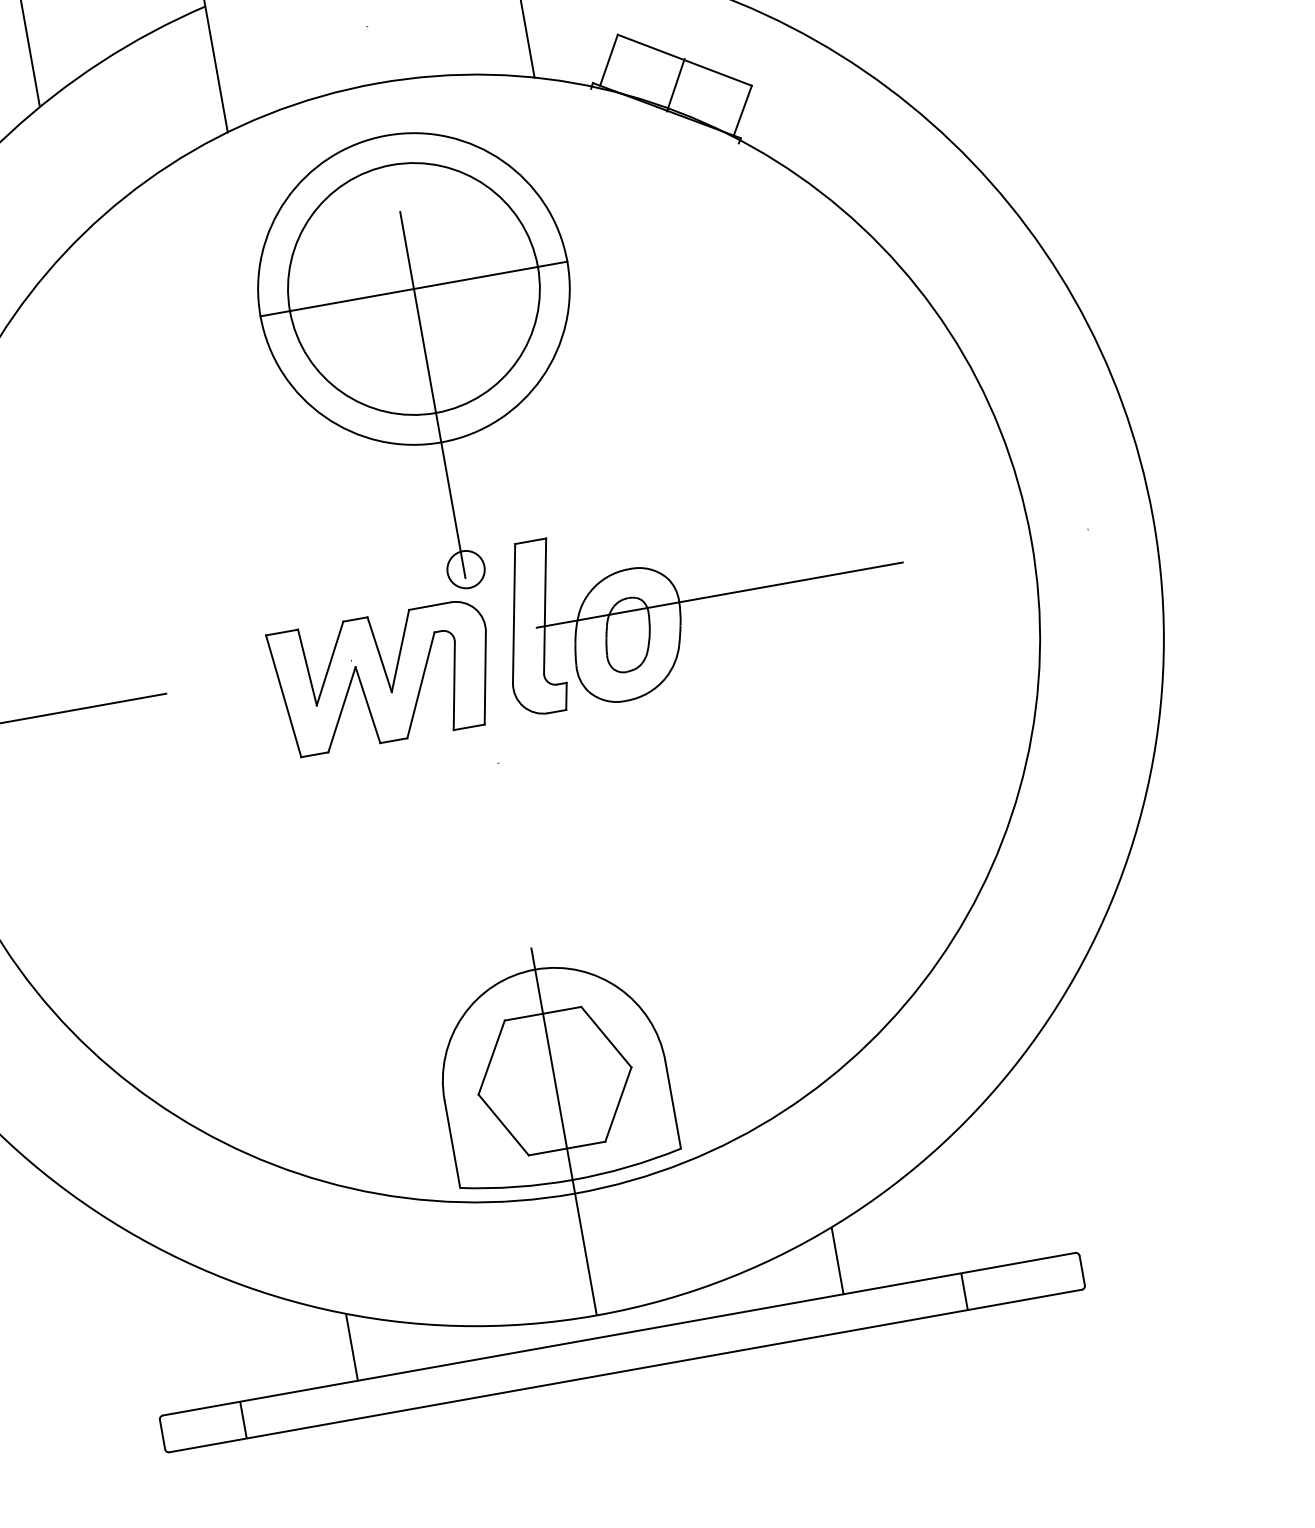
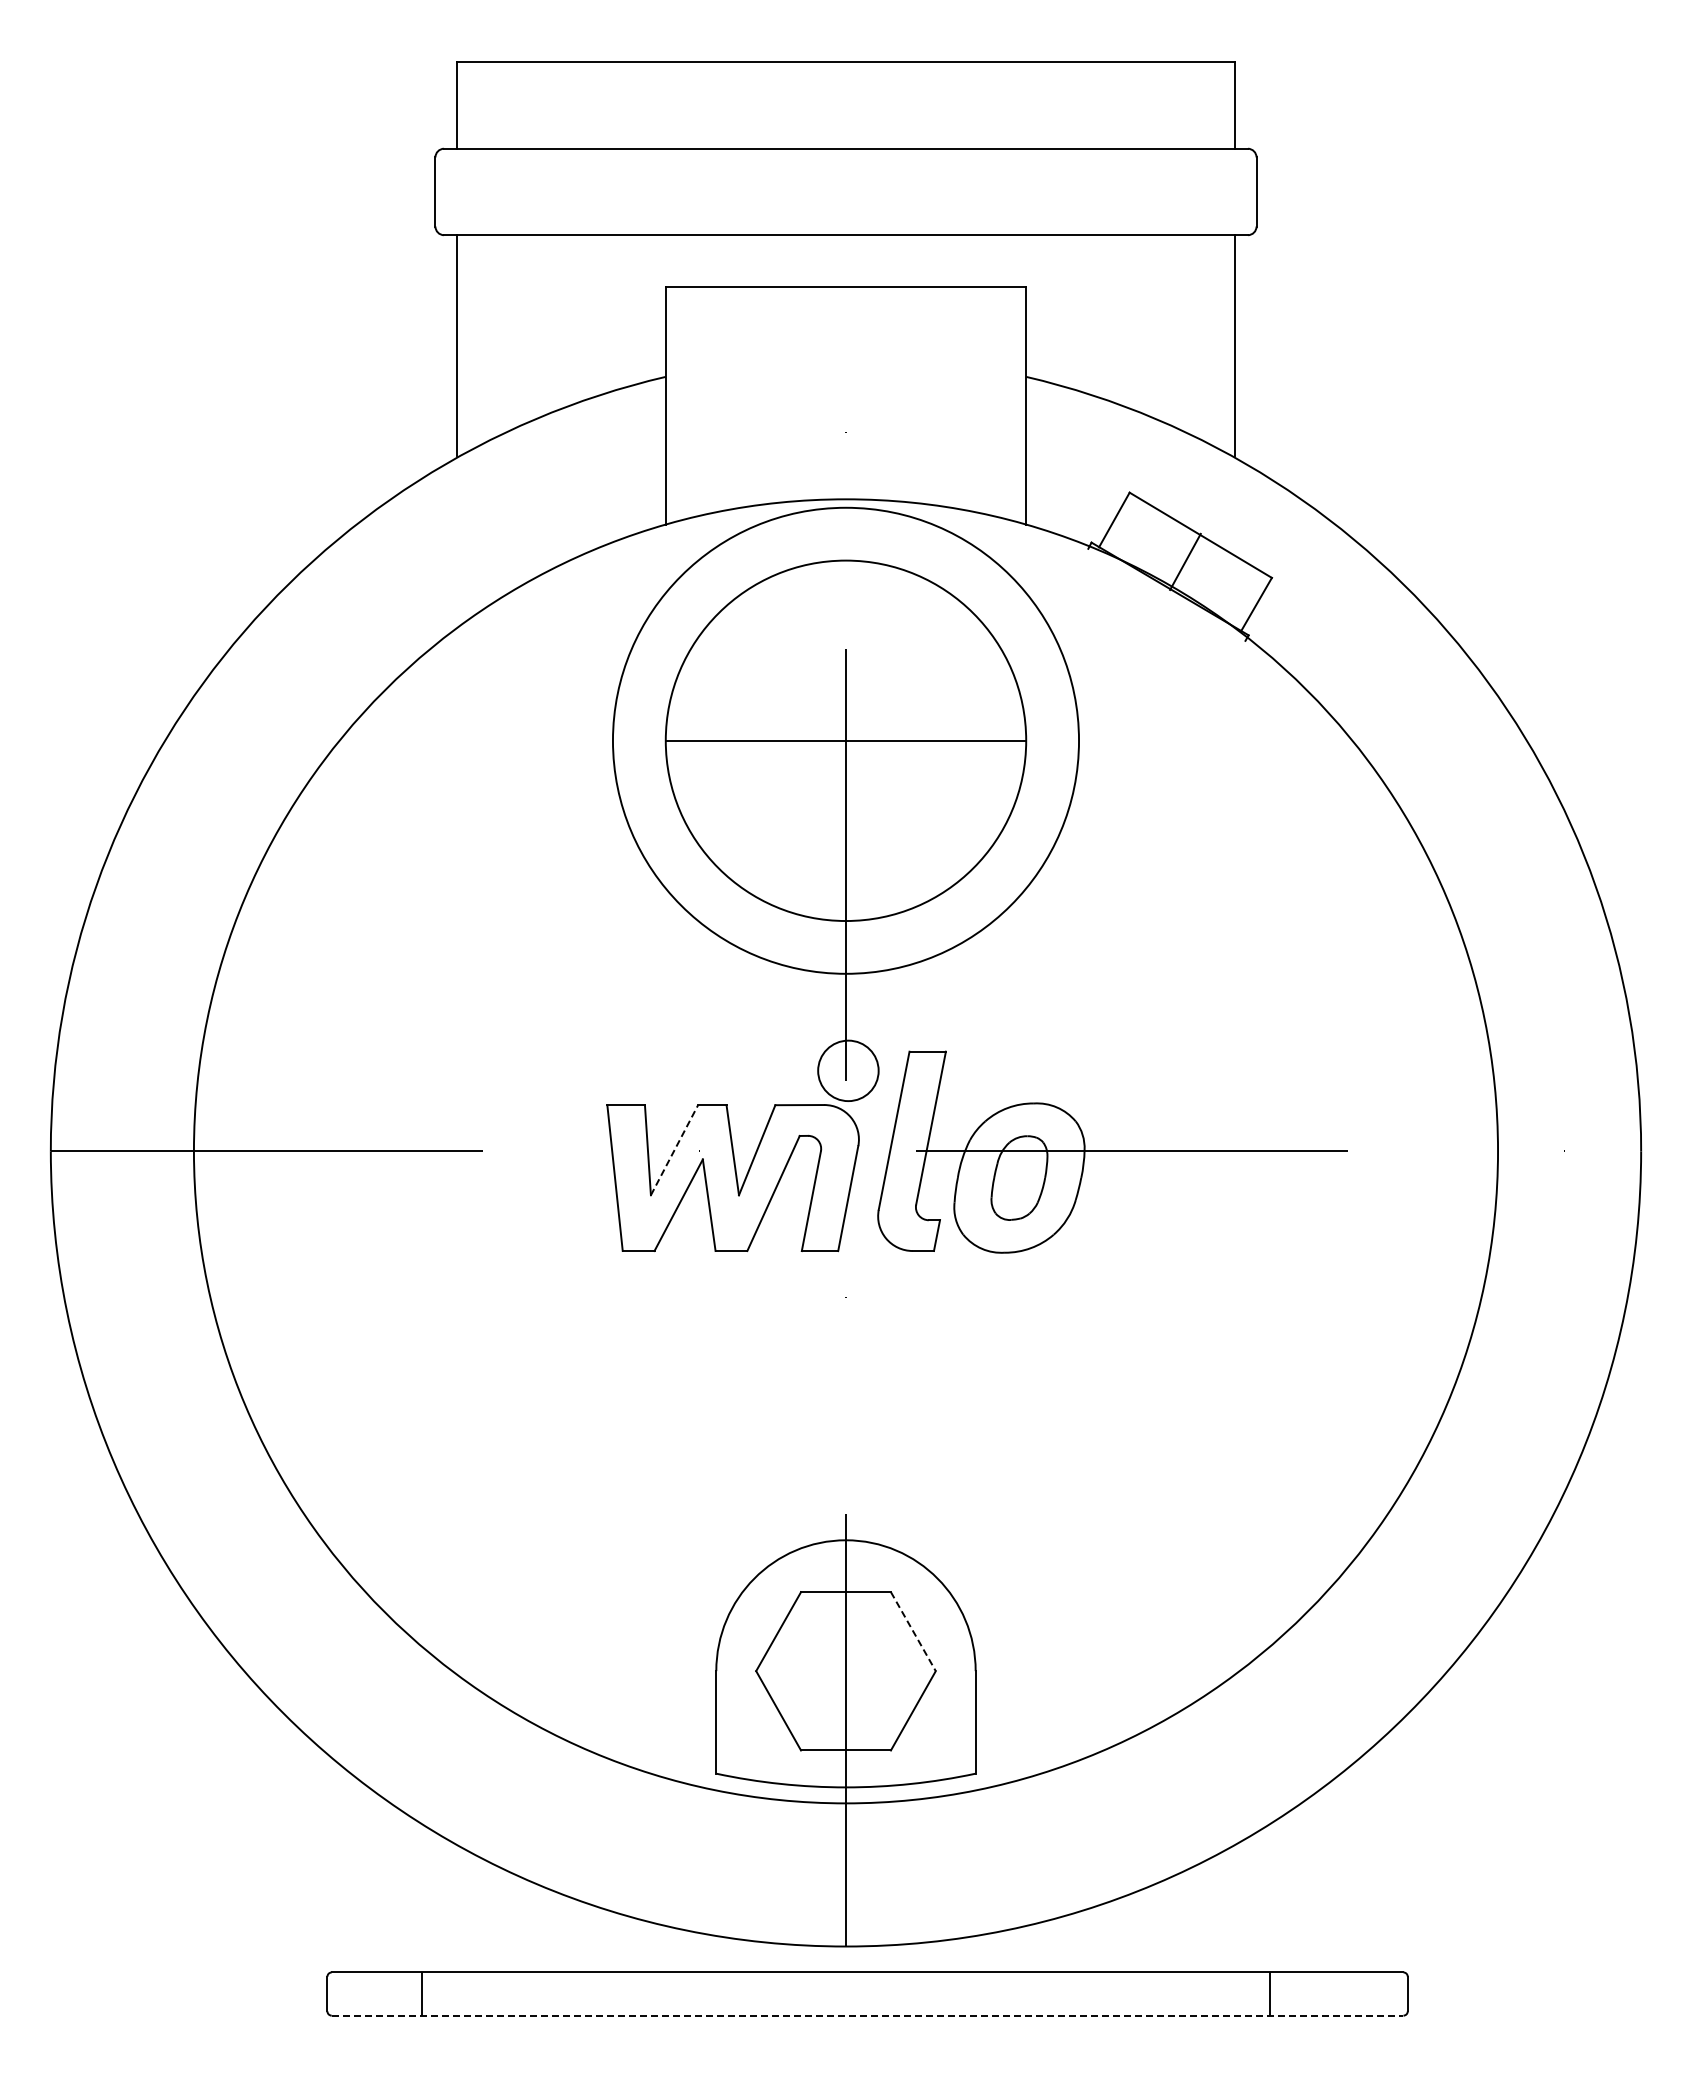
circle: (413, 288) -> (845, 740), size x1.6
circle: (466, 569) -> (848, 1070), size x1.4
line: (330, 663) -> (674, 1150), solid -> dashed
line: (606, 1037) -> (913, 1632), solid -> dashed
line: (837, 1261) -> (1131, 1933), removed
line: (351, 1347) -> (560, 1933), removed
line: (625, 1370) -> (867, 2015), solid -> dashed

